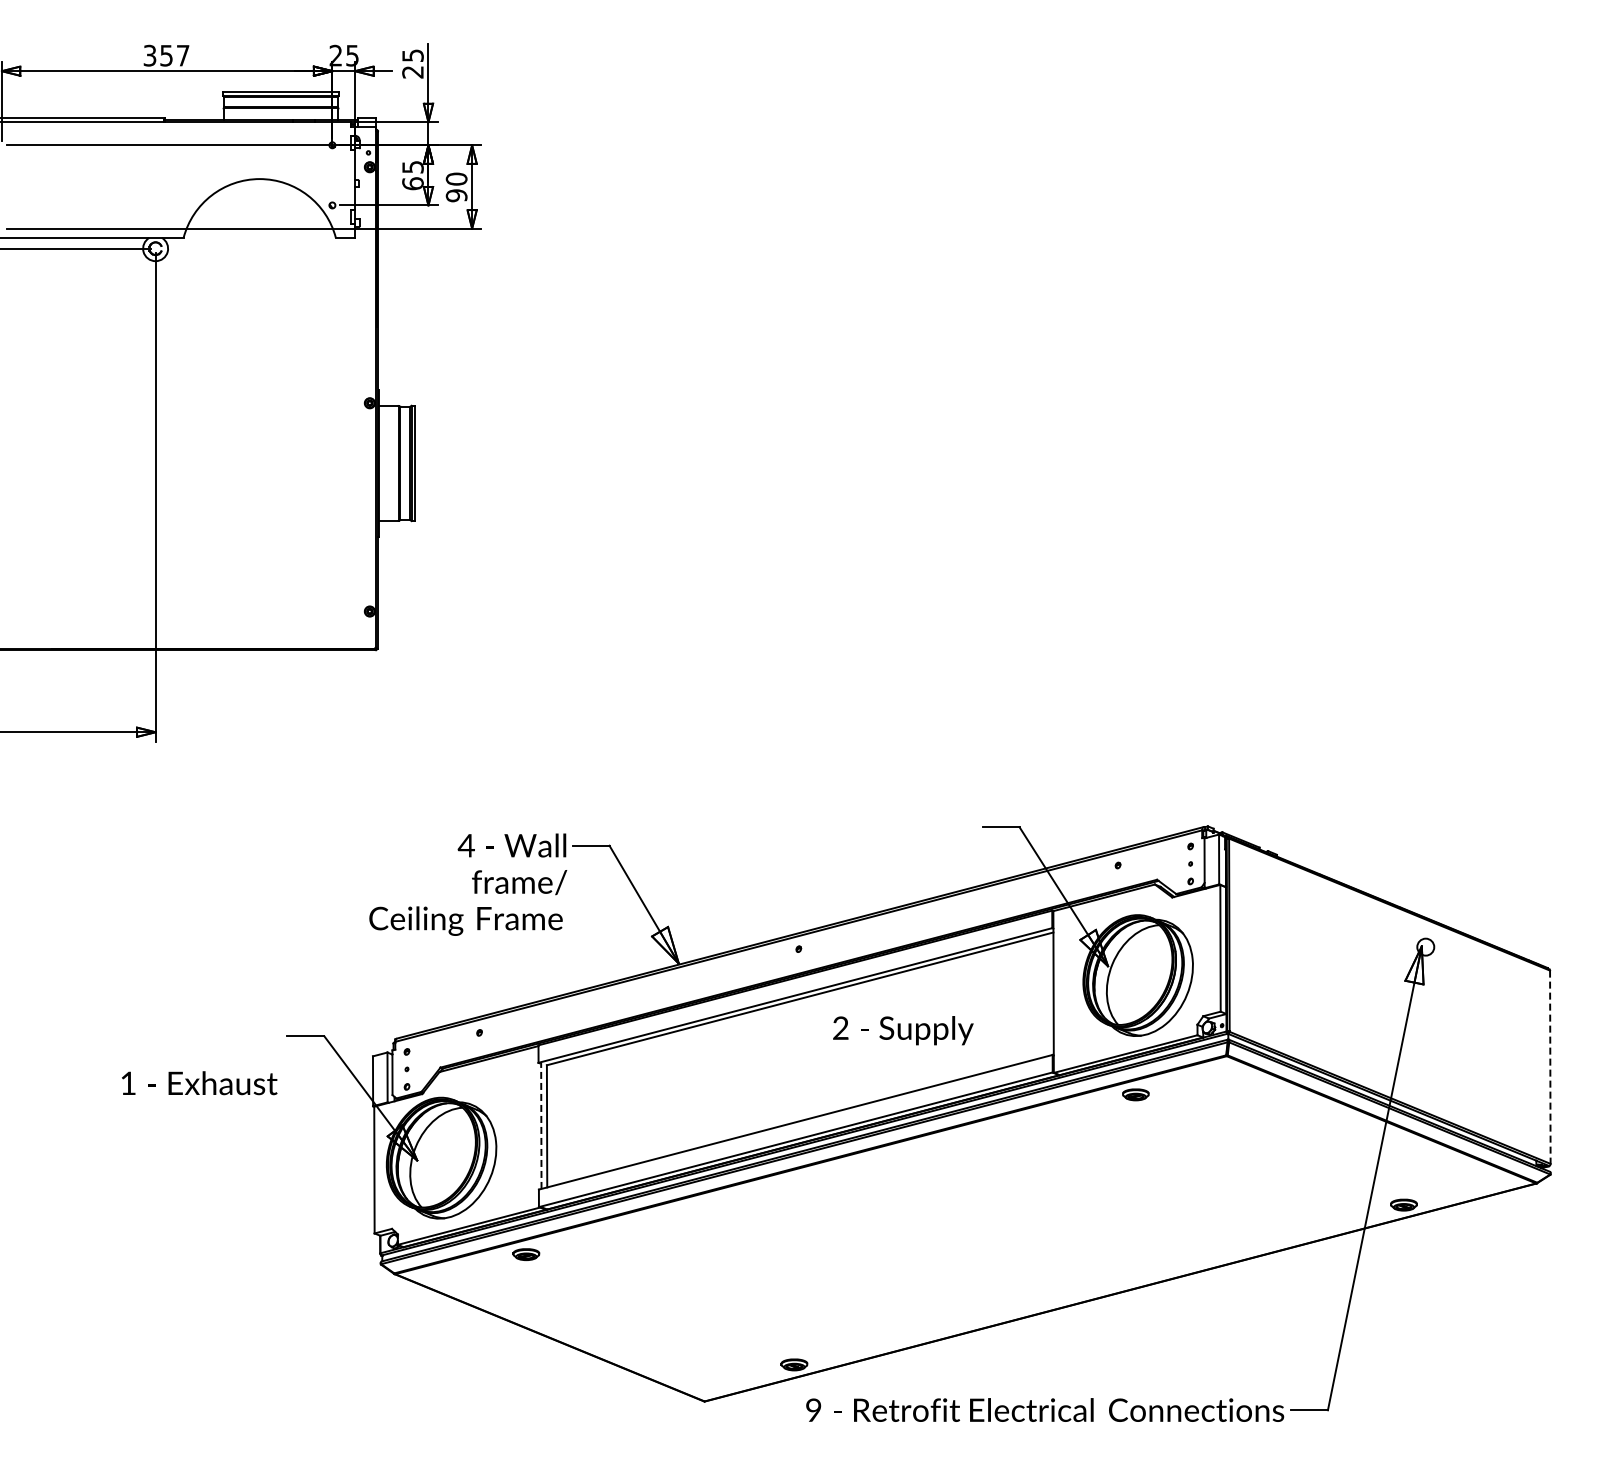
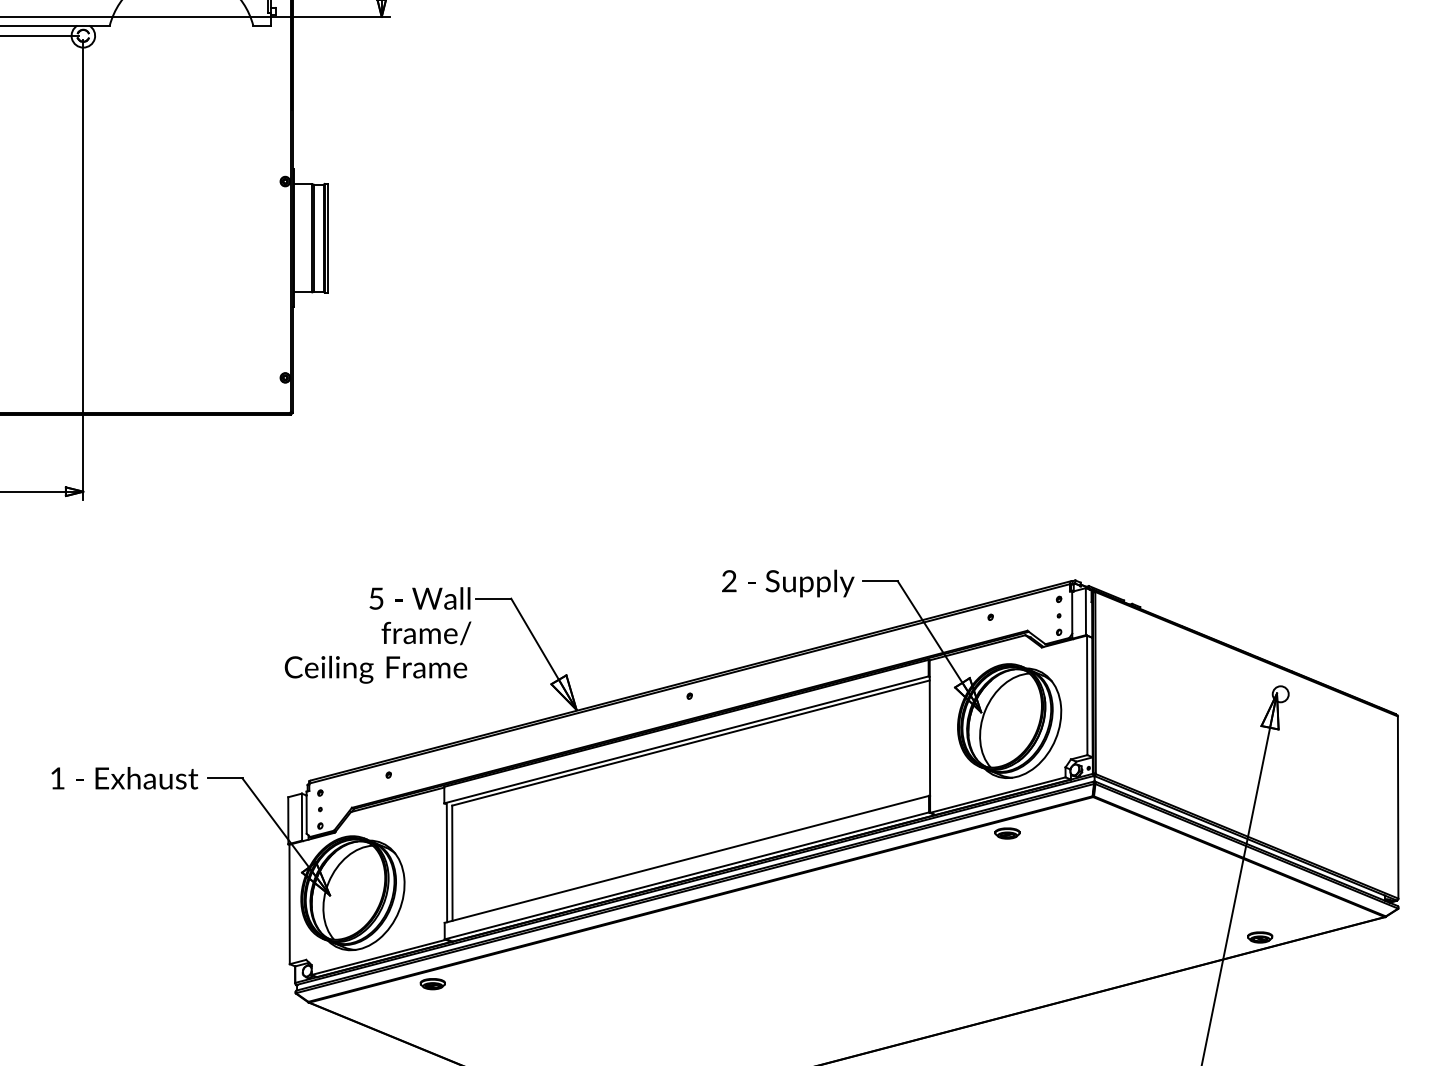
text: (465, 845) -> (375, 598), 4 -> 5
text: (903, 1030) -> (788, 583), moved
line: (1550, 1067) -> (1398, 807), dashed -> solid
text: (199, 1083) -> (124, 778), moved
line: (541, 1125) -> (447, 862), dashed -> solid

